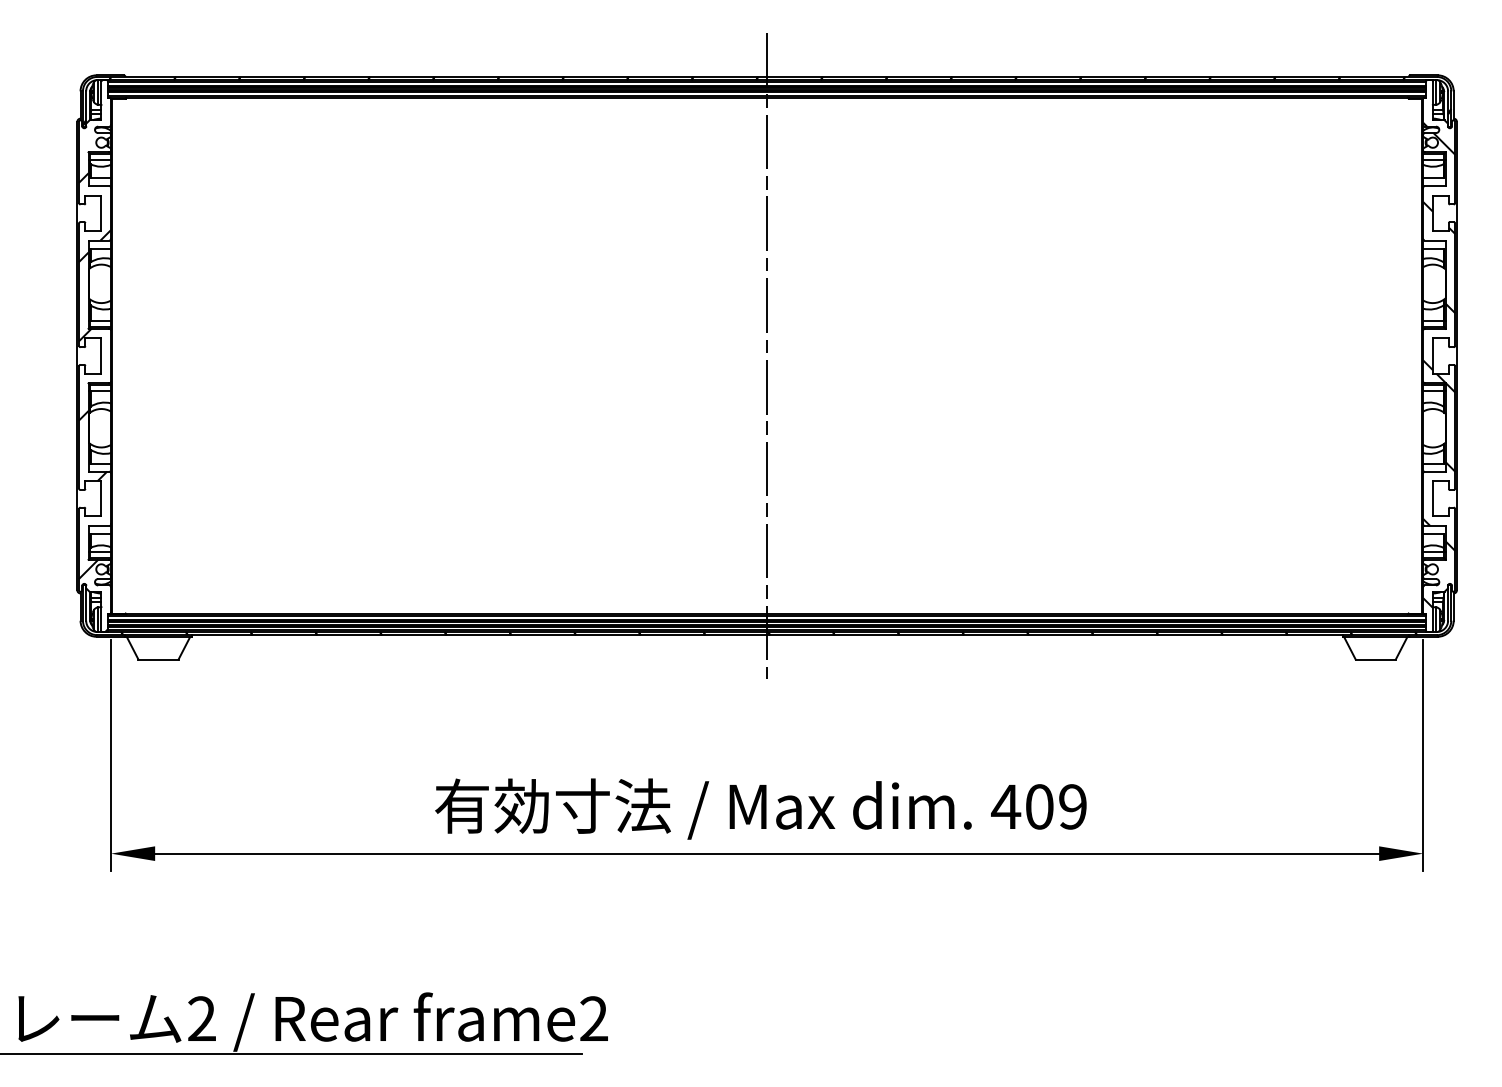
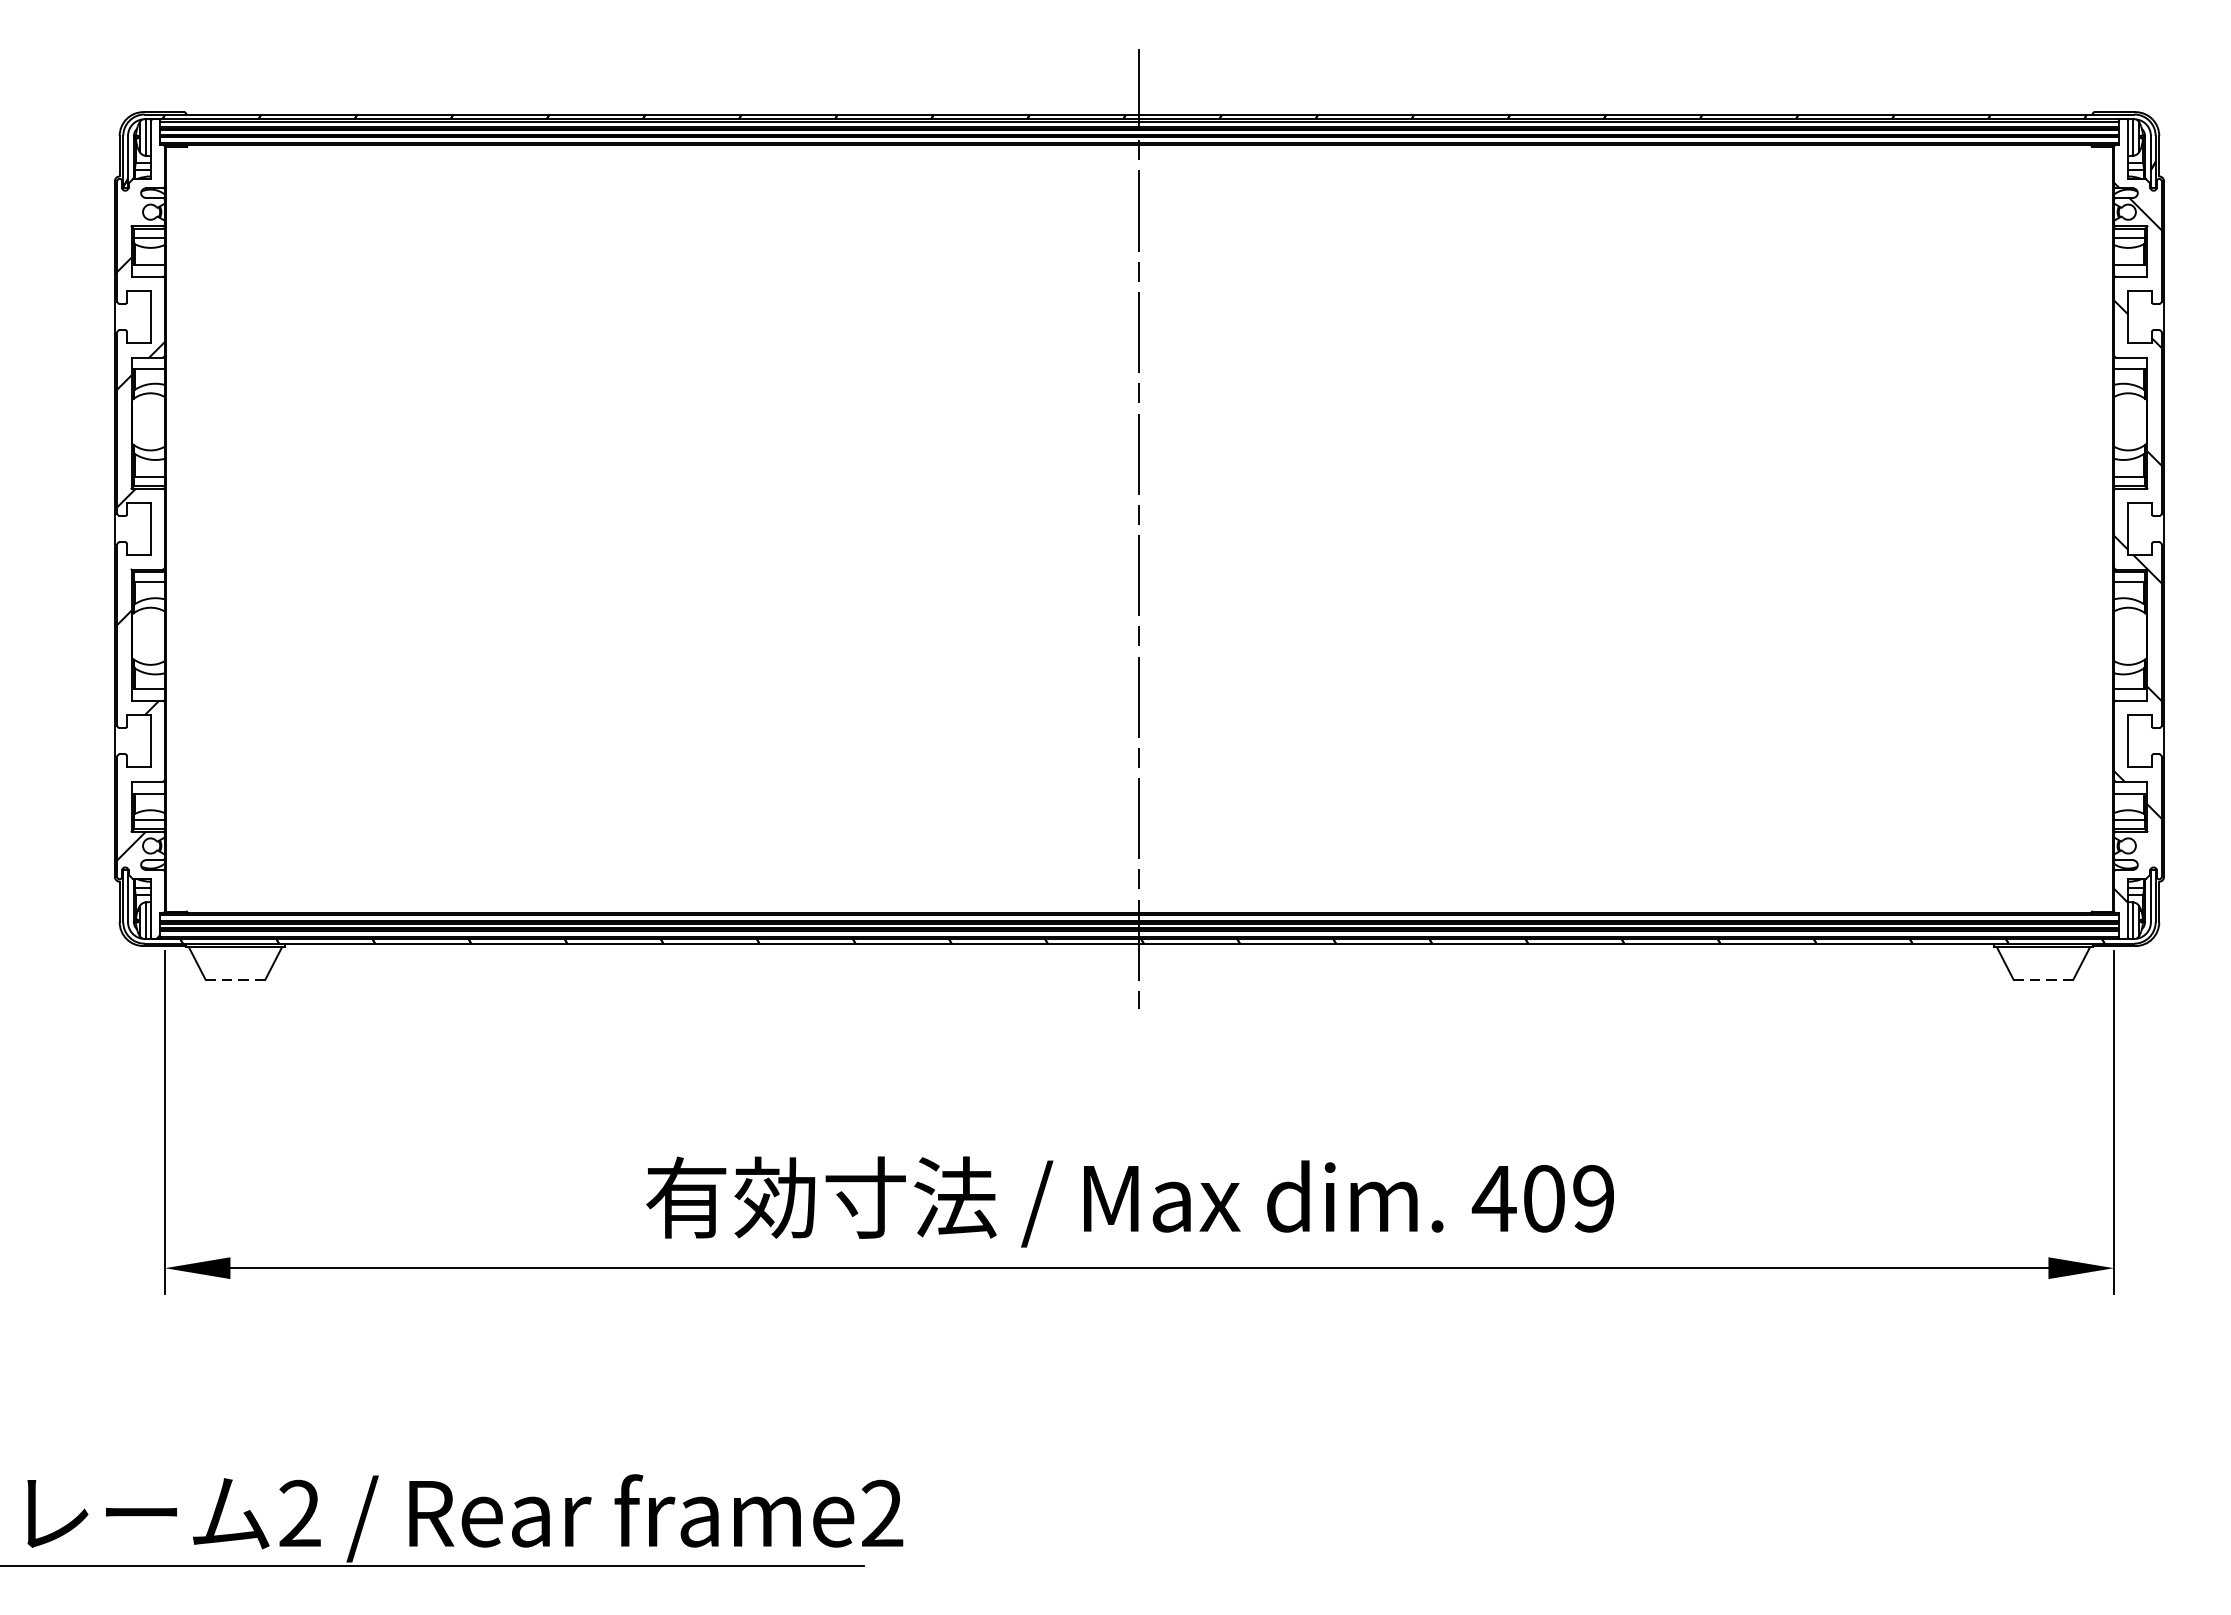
line: (159, 659) -> (236, 979), solid -> dashed
line: (1376, 659) -> (2044, 979), solid -> dashed

